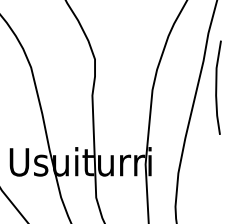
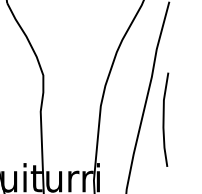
line: (217, 87) -> (164, 119), moved

